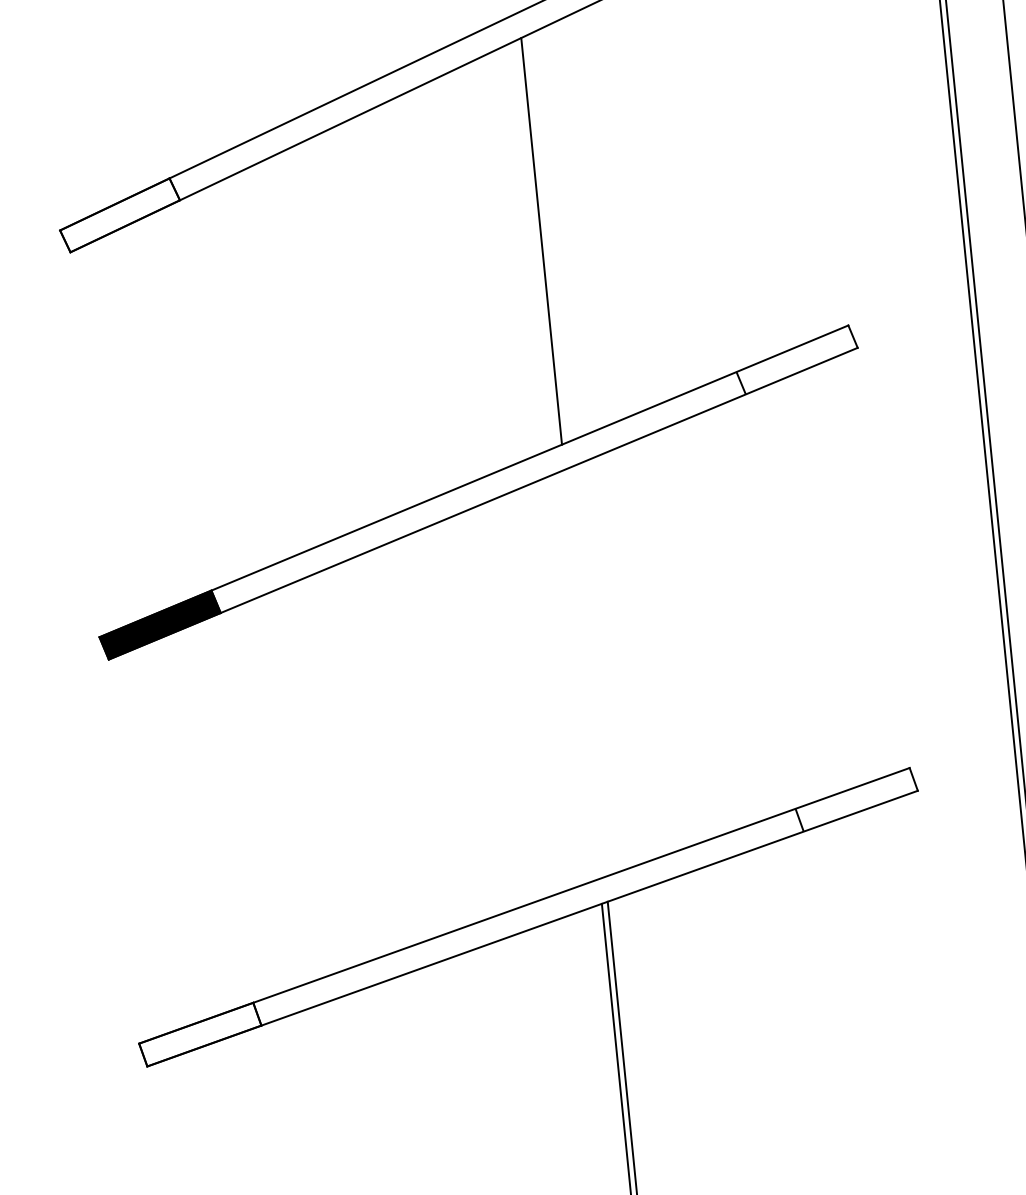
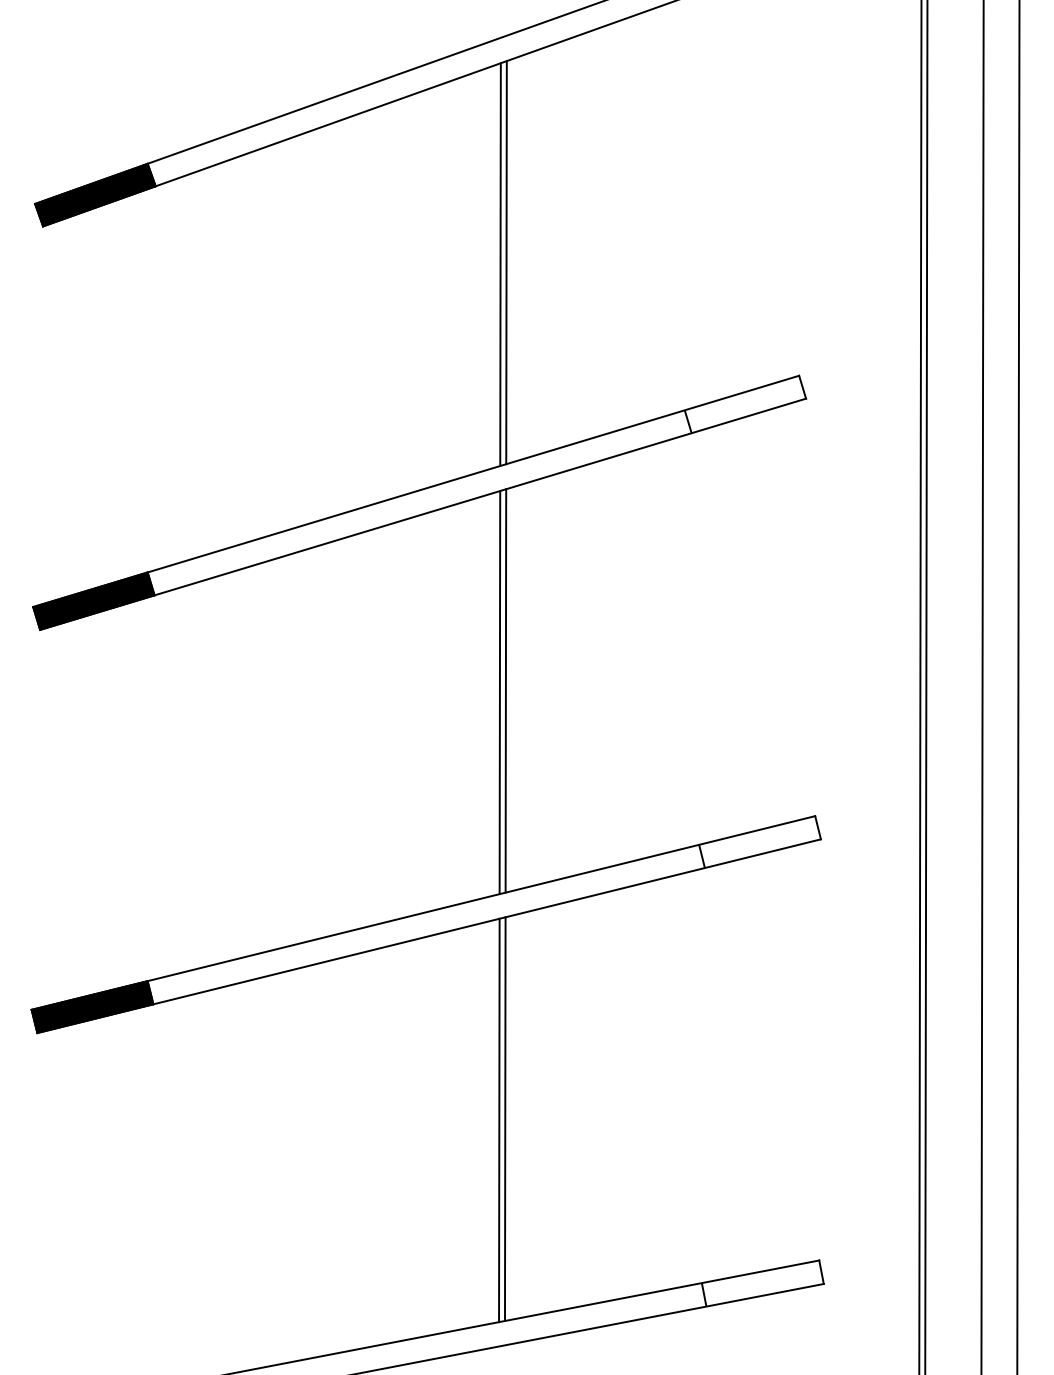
fill: (120, 214) -> (95, 194), added
line: (535, 243) -> (500, 264), added
line: (584, 673) -> (505, 690), added
line: (578, 675) -> (499, 692), added
fill: (200, 1035) -> (92, 1007), added

